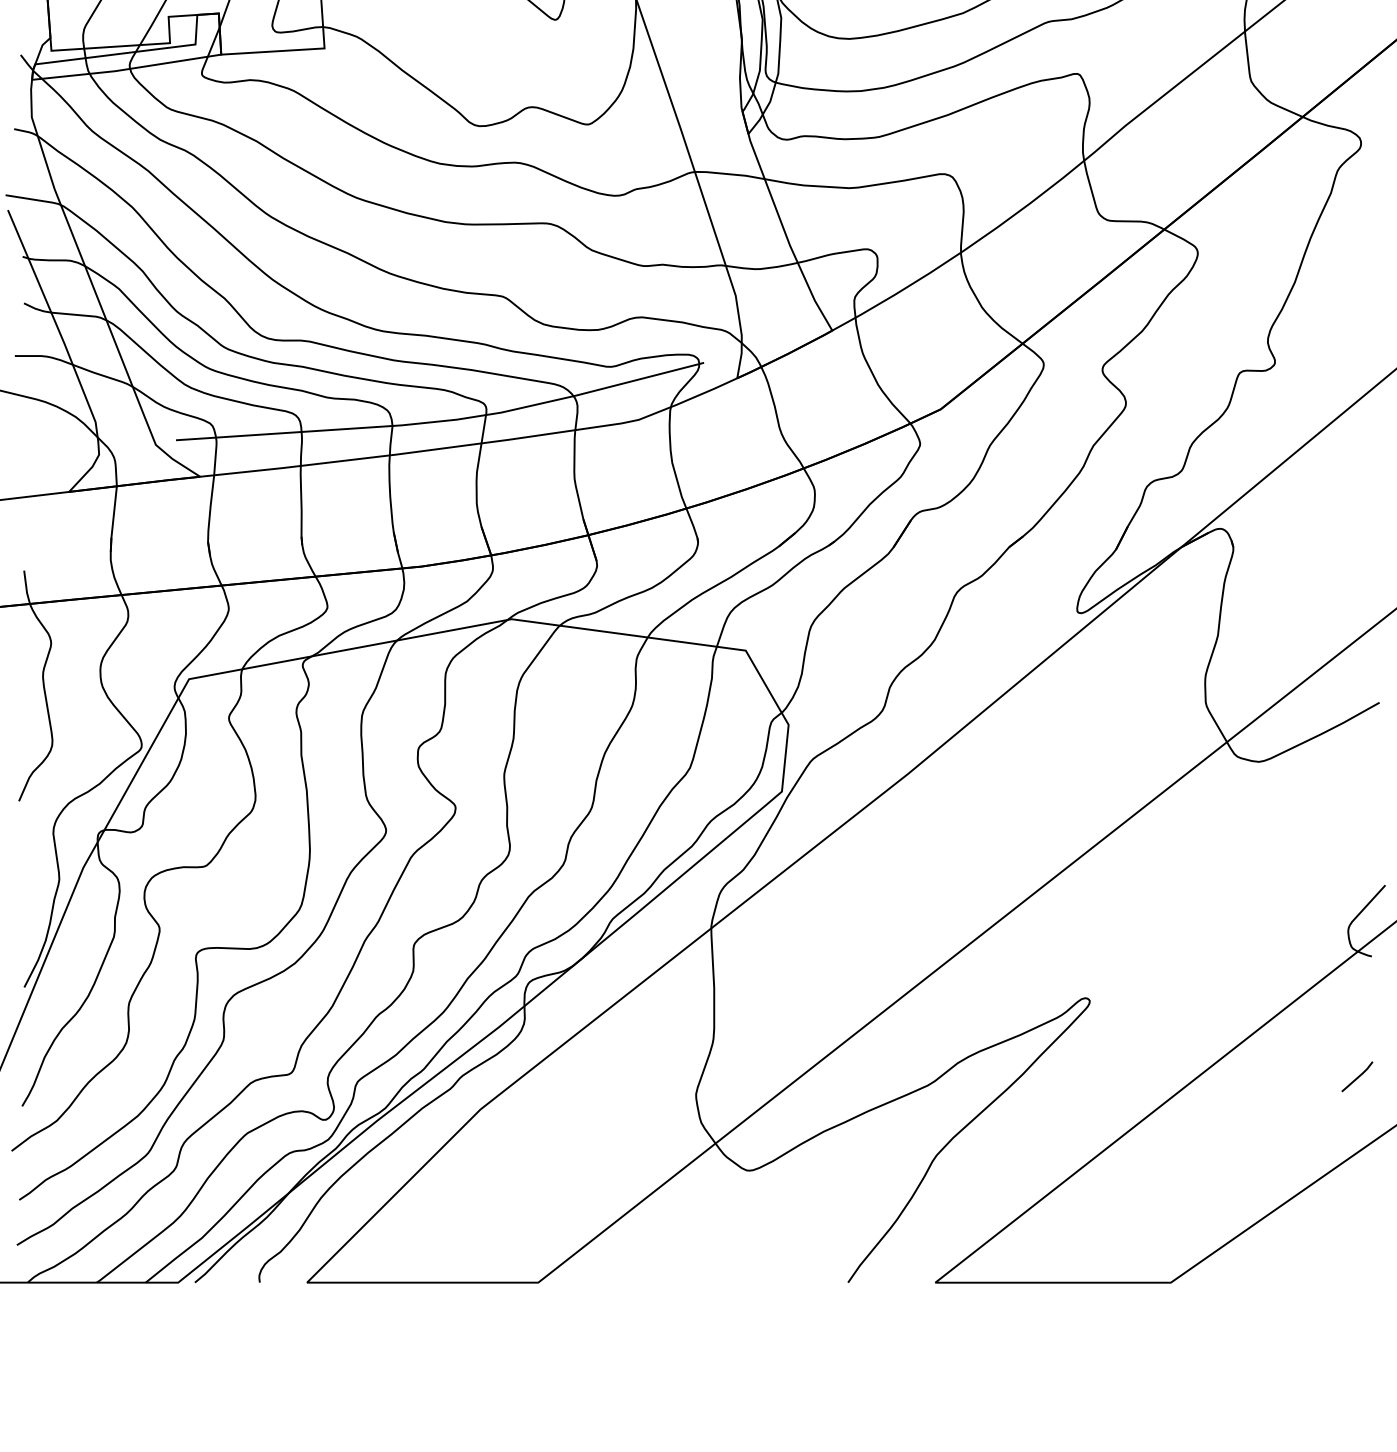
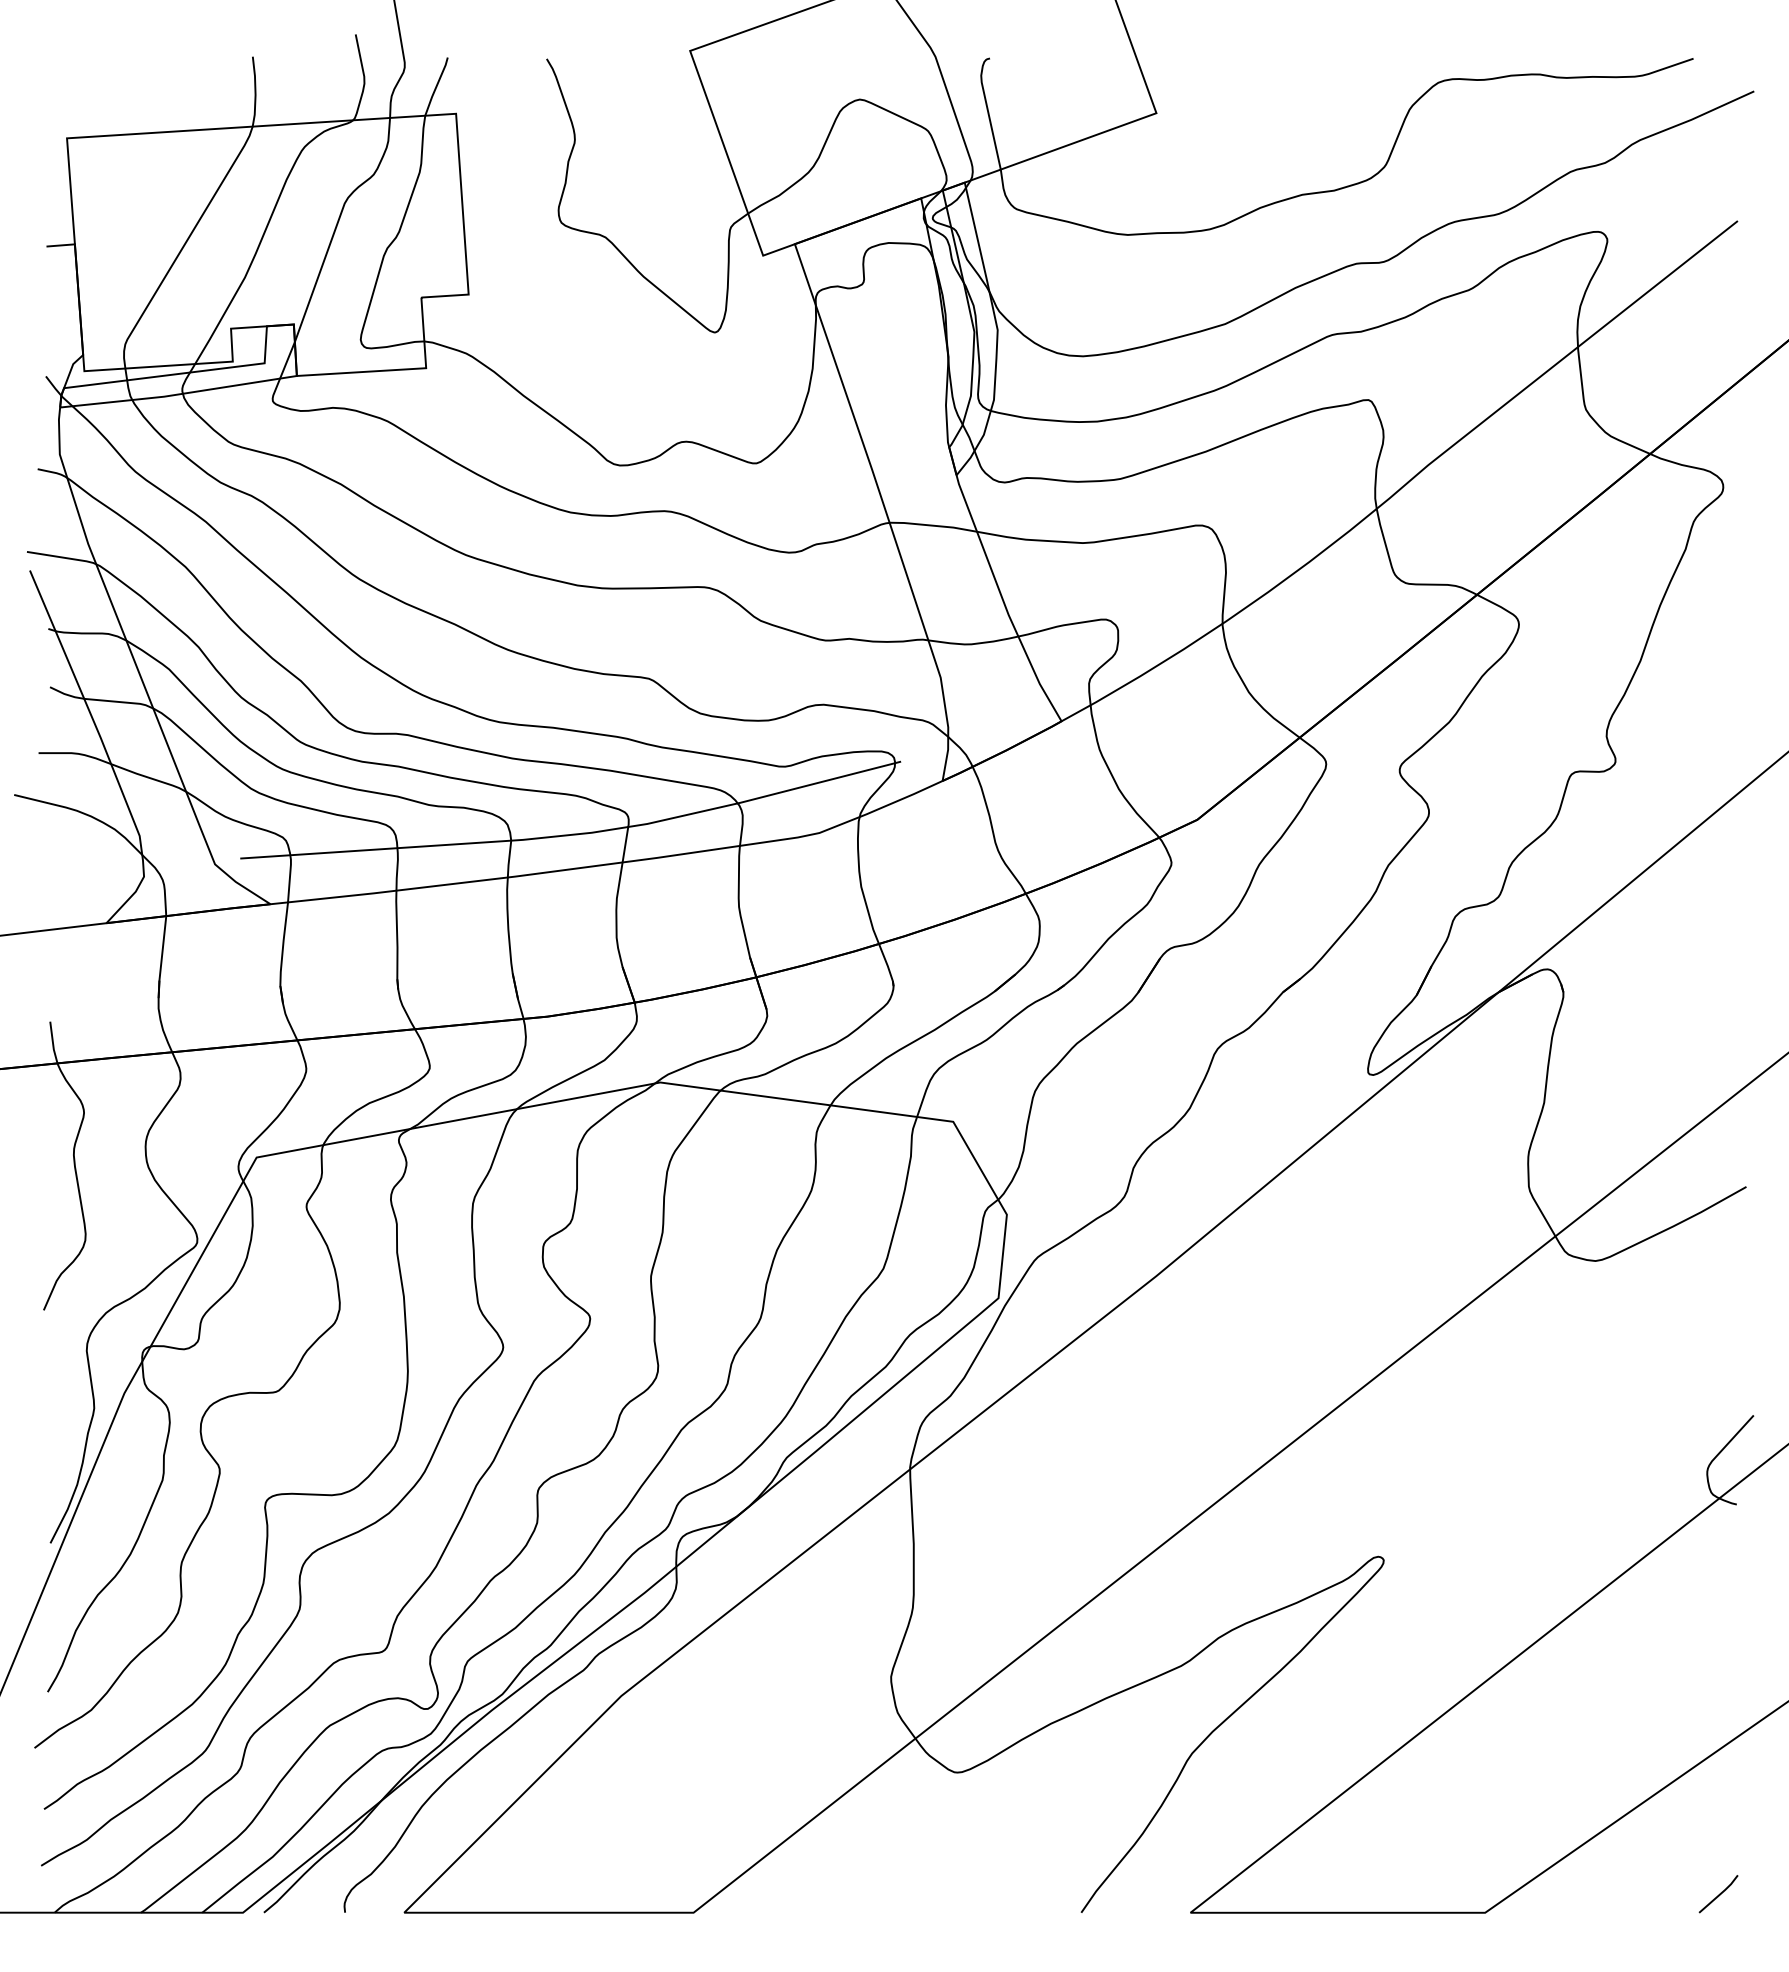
line: (1357, 1077) -> (1718, 1894), moved

